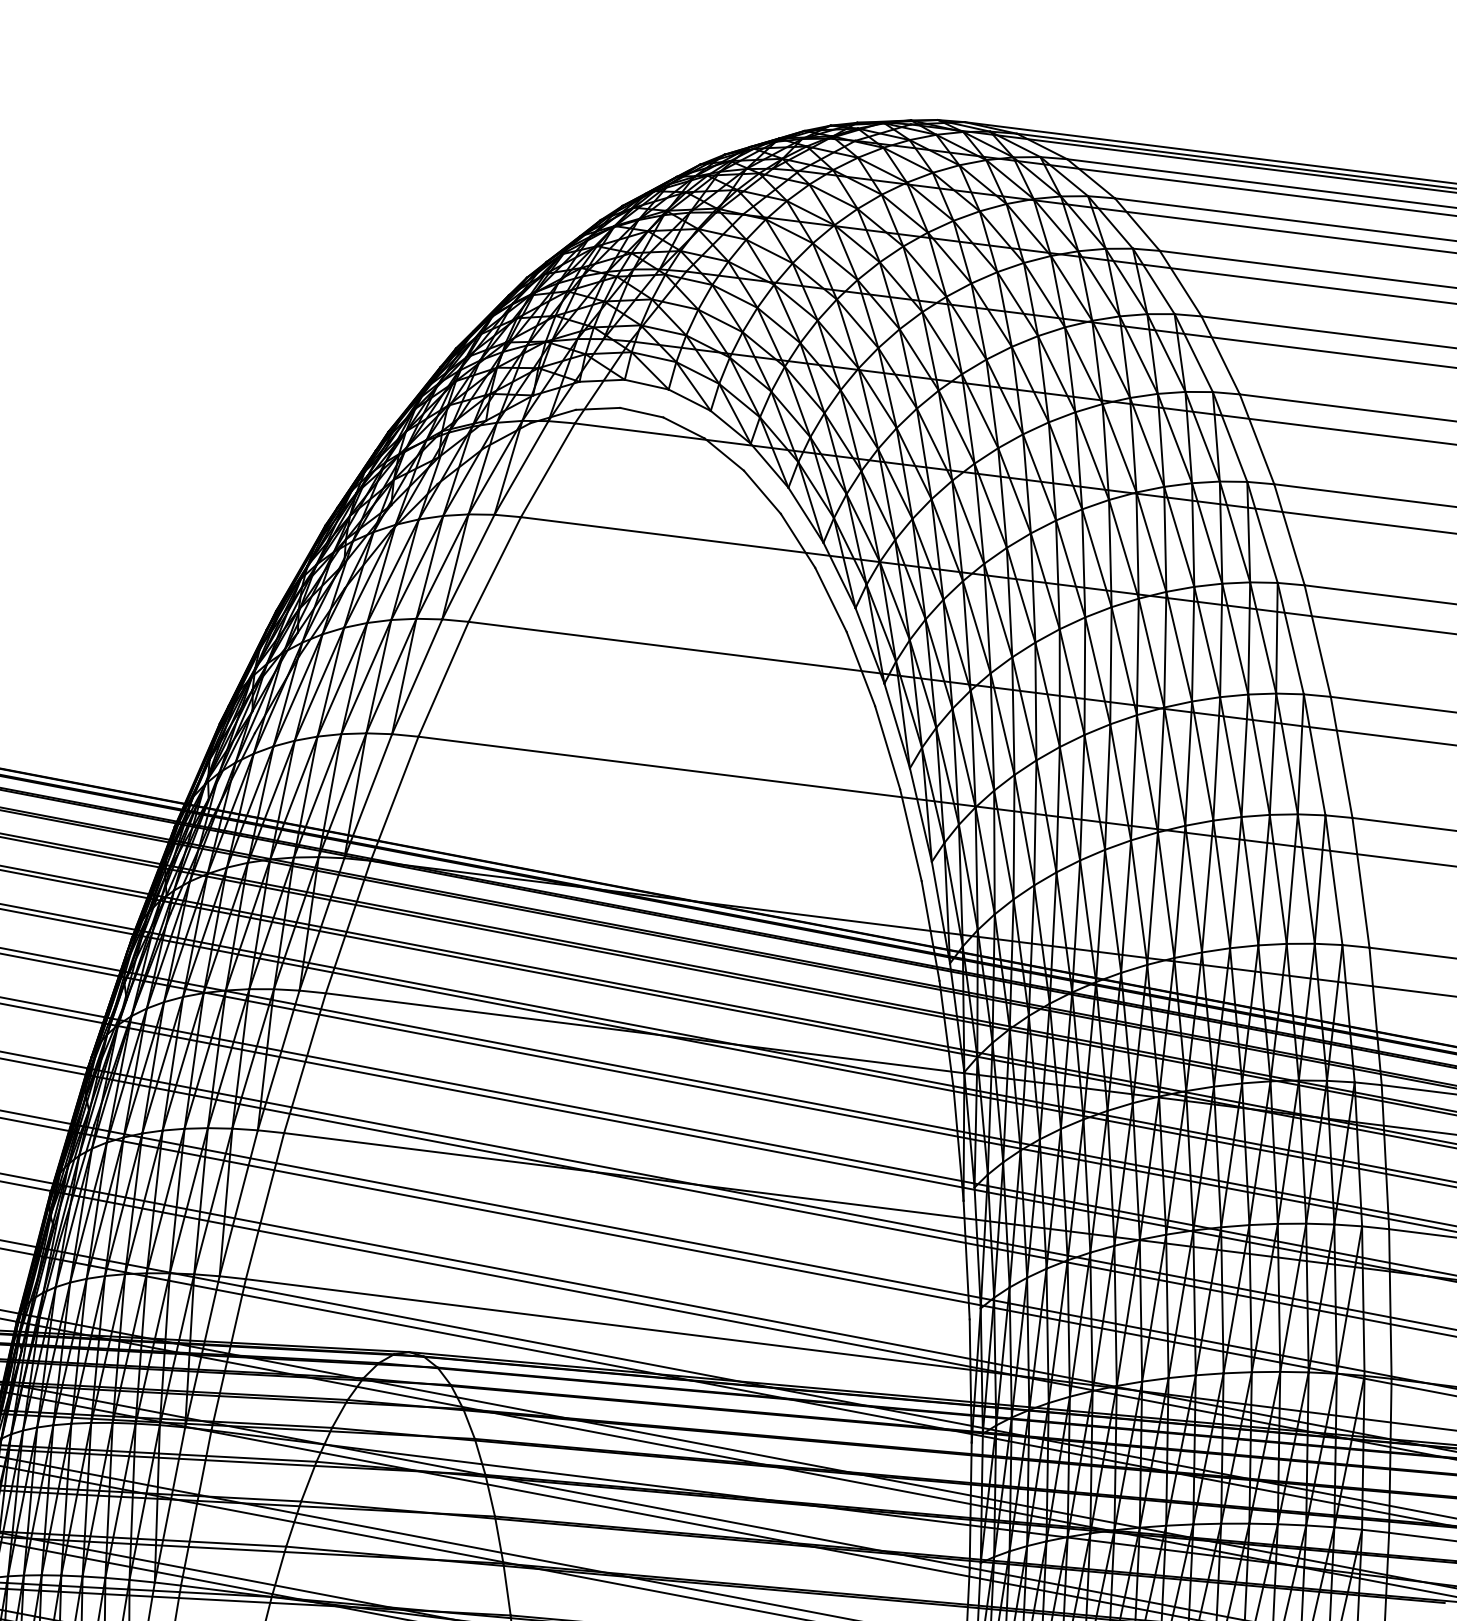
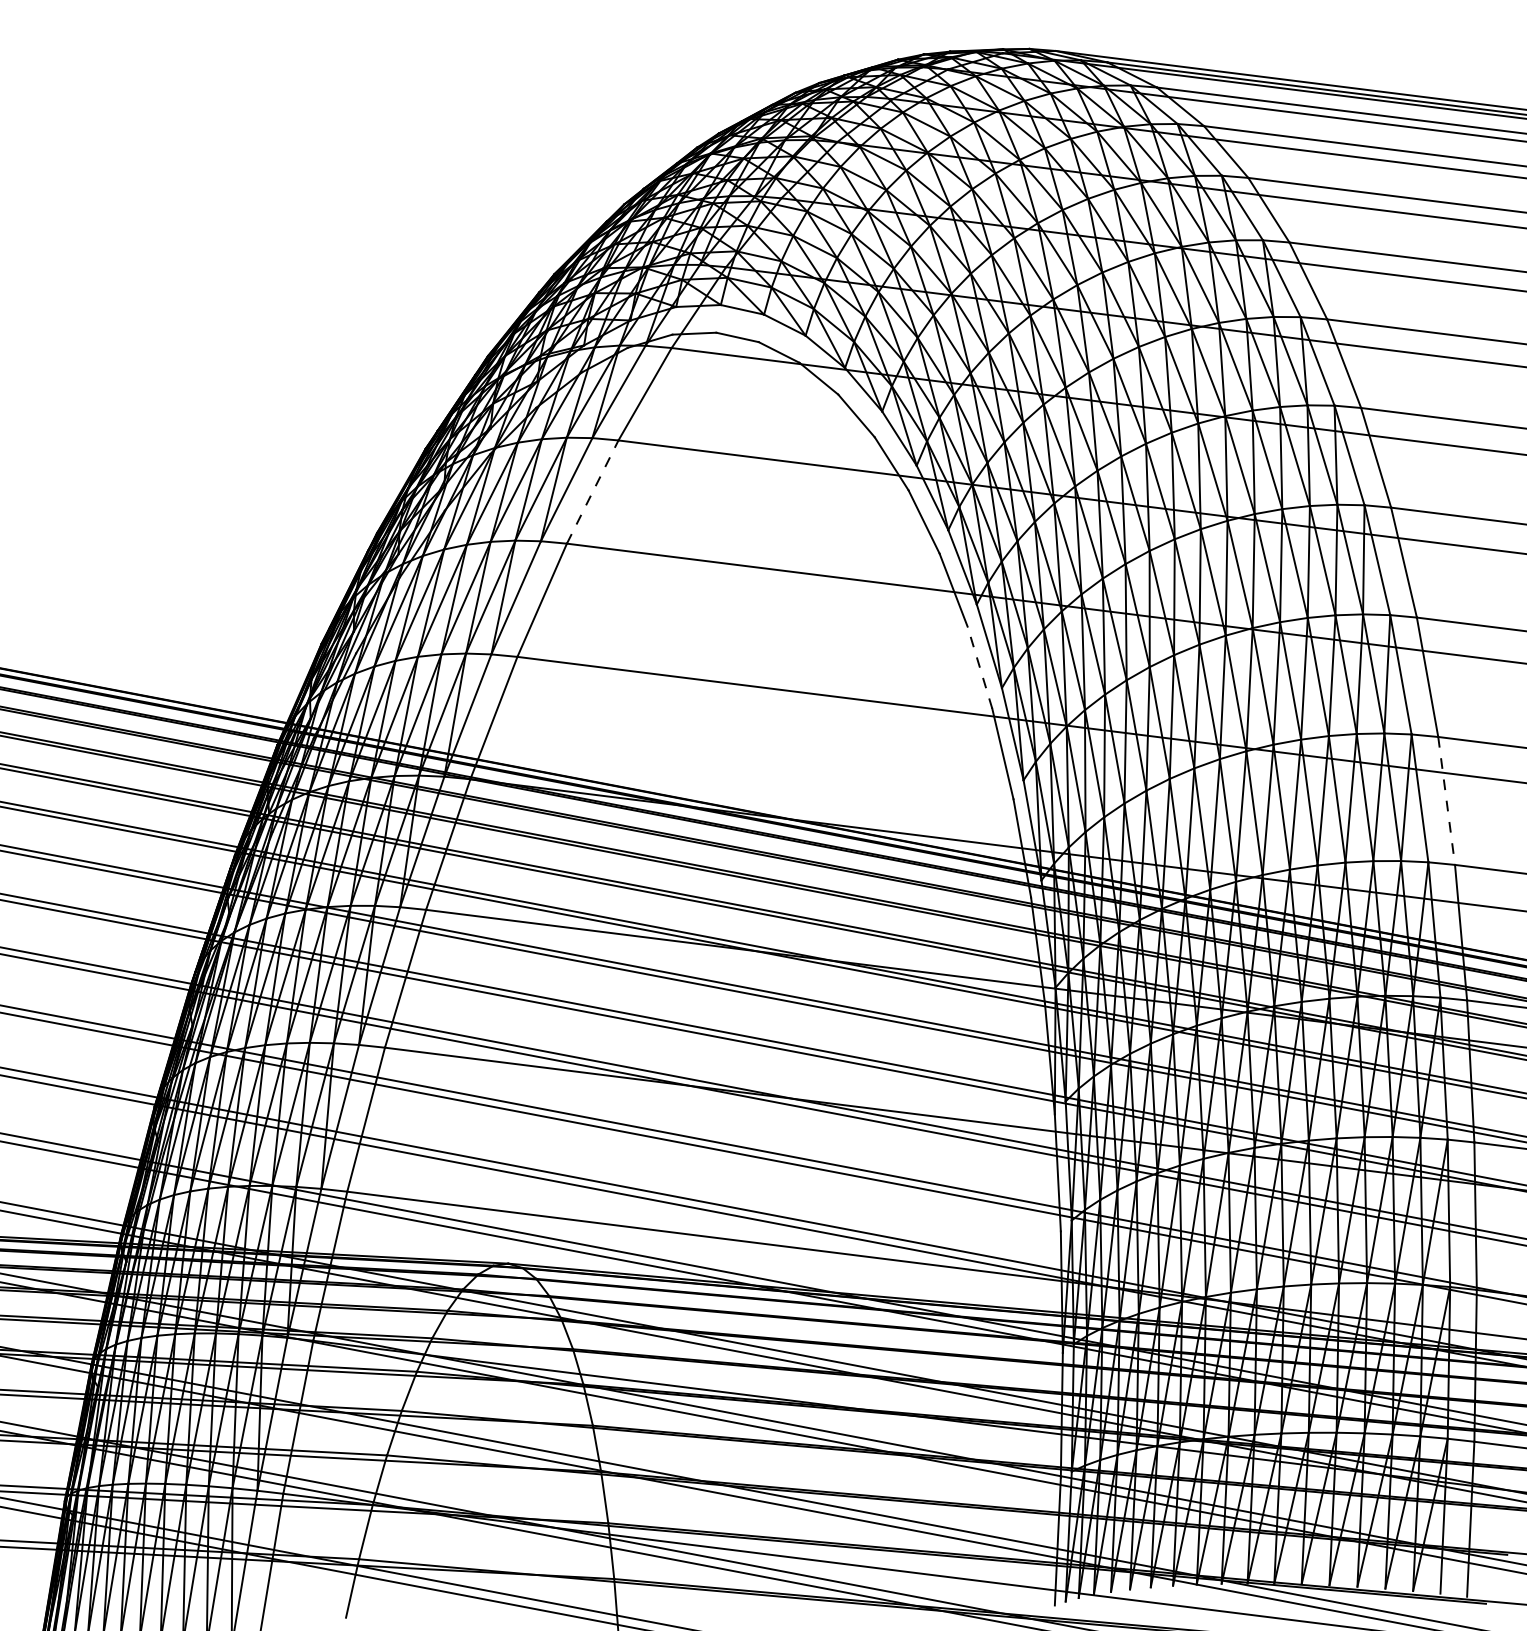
line: (494, 569) -> (592, 492), solid -> dashed
line: (887, 747) -> (979, 667), solid -> dashed
line: (1360, 882) -> (1446, 800), solid -> dashed

